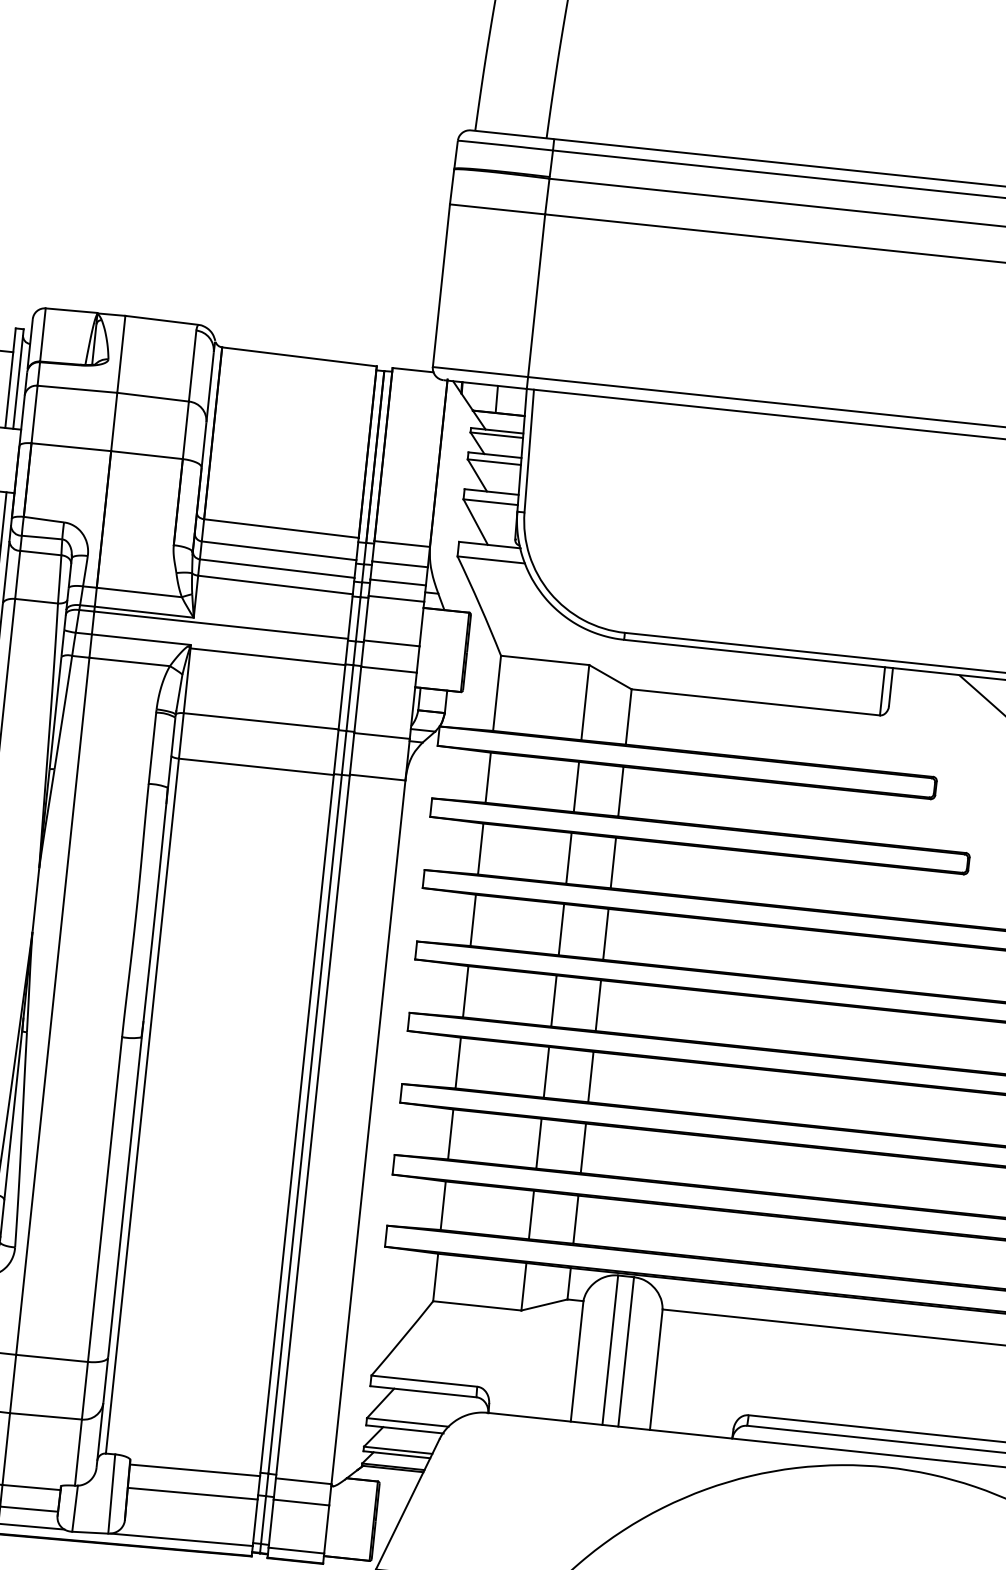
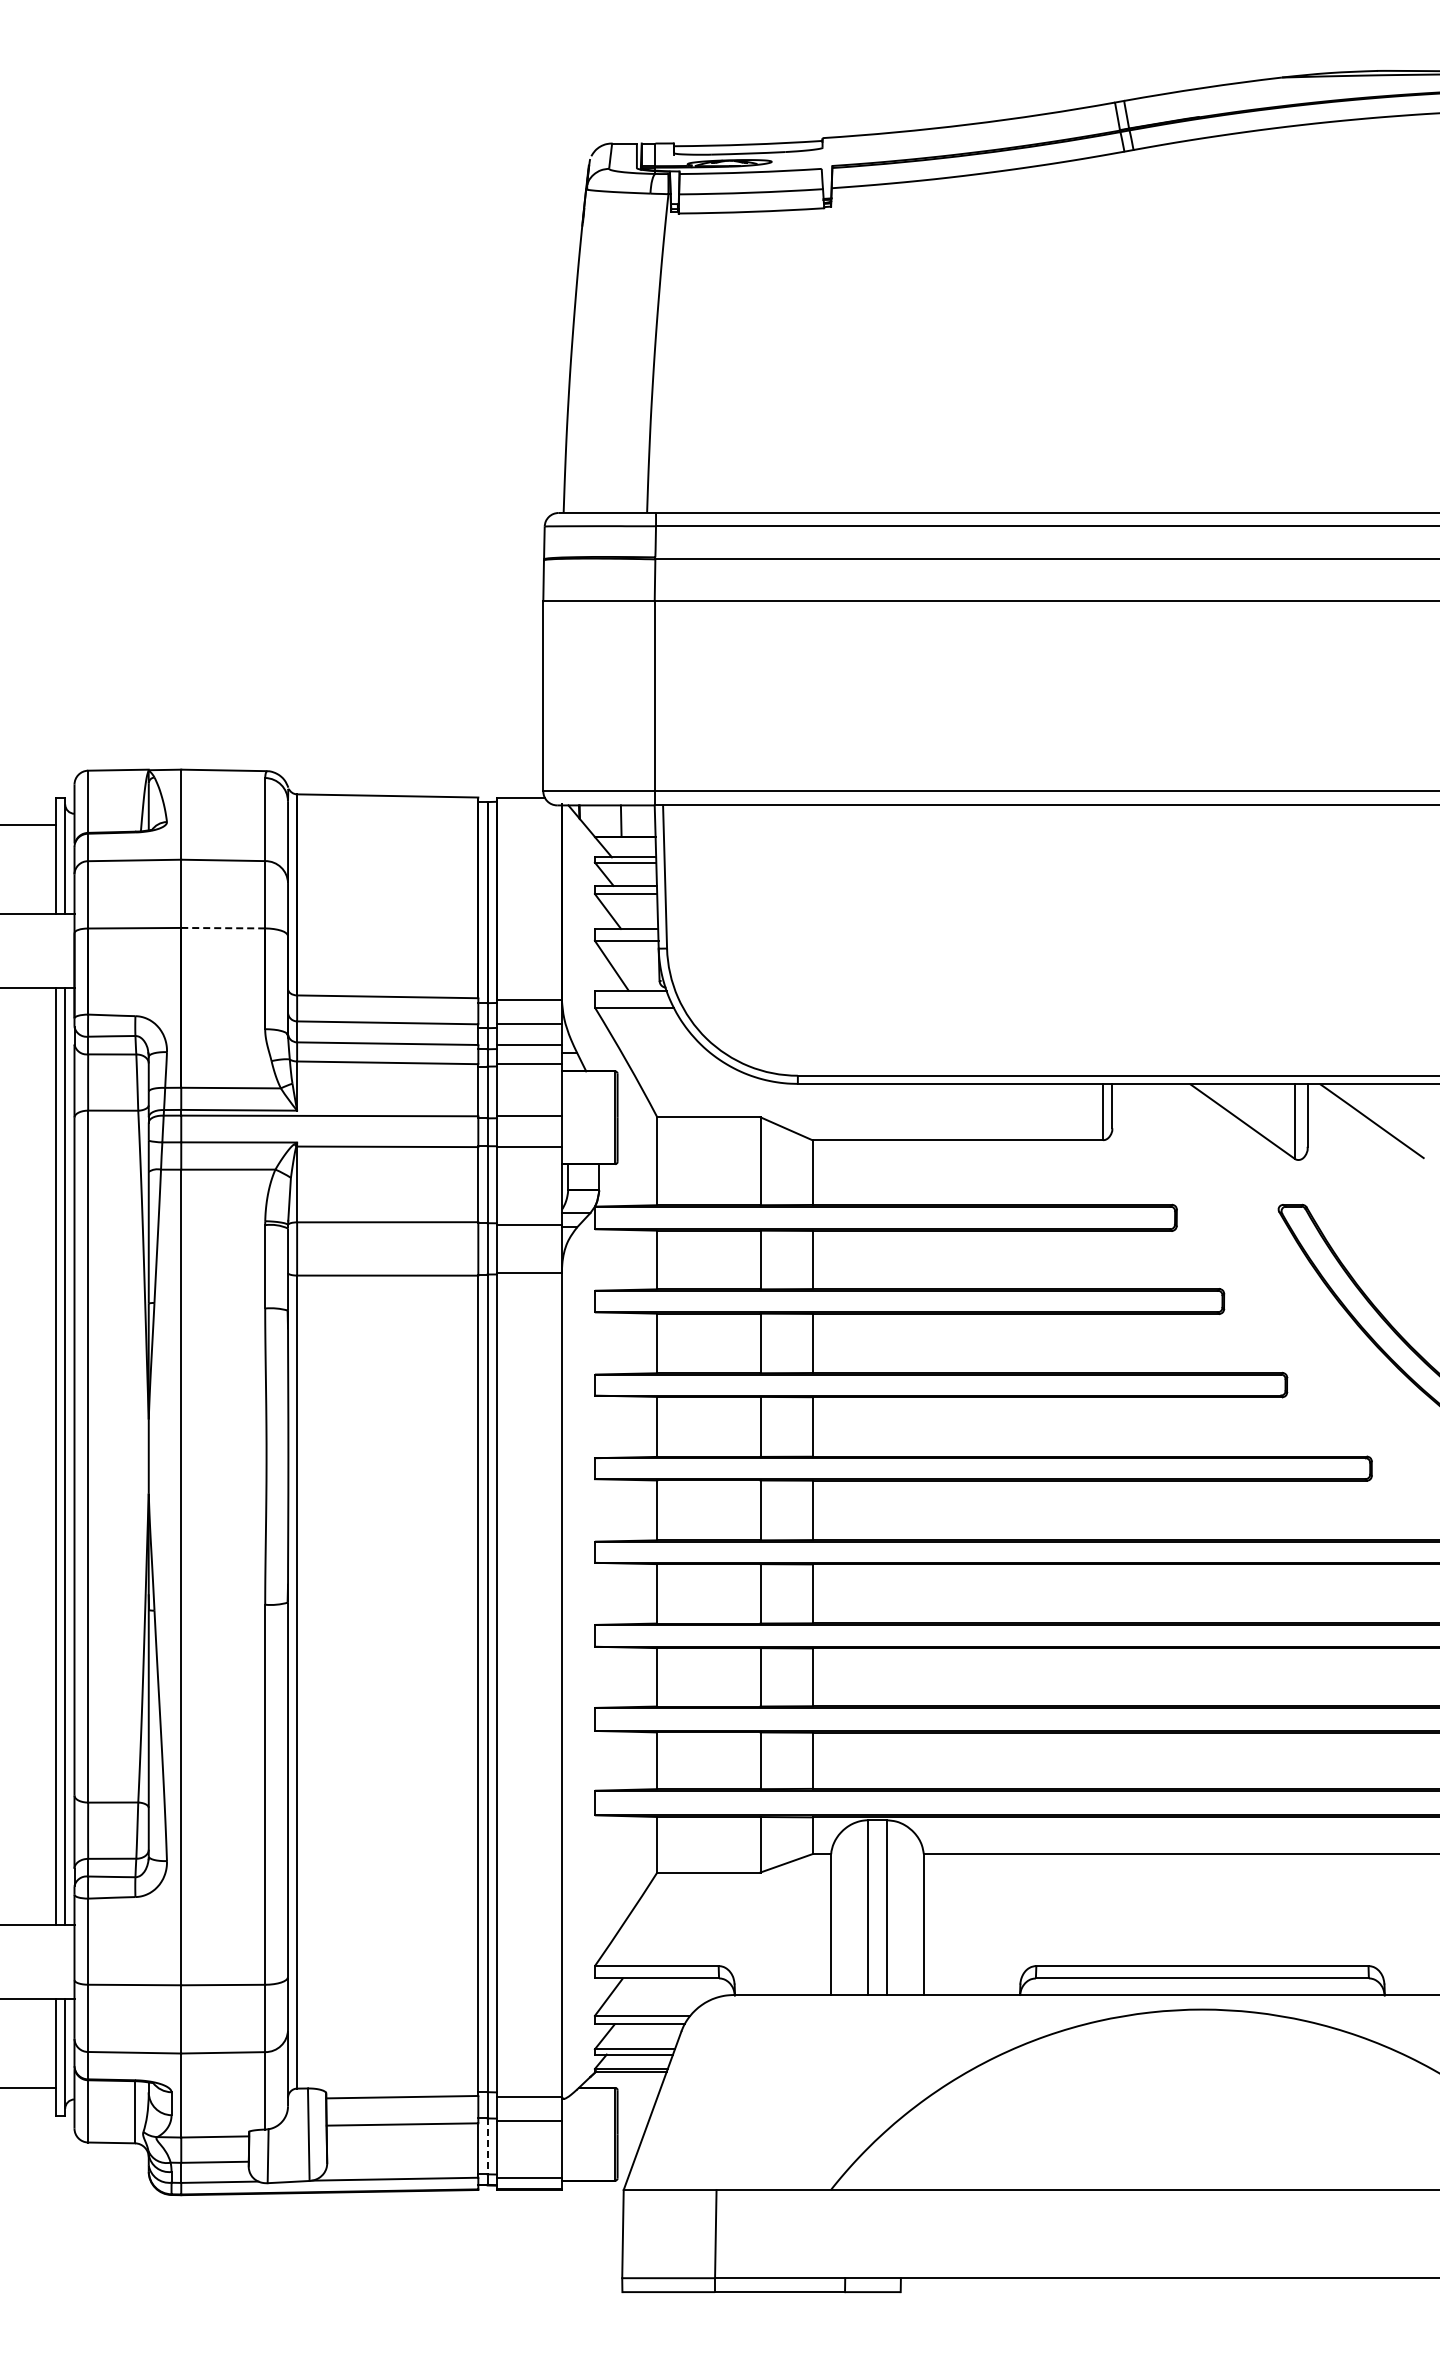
line: (147, 455) -> (223, 928), solid -> dashed
line: (263, 1520) -> (487, 2146), solid -> dashed

